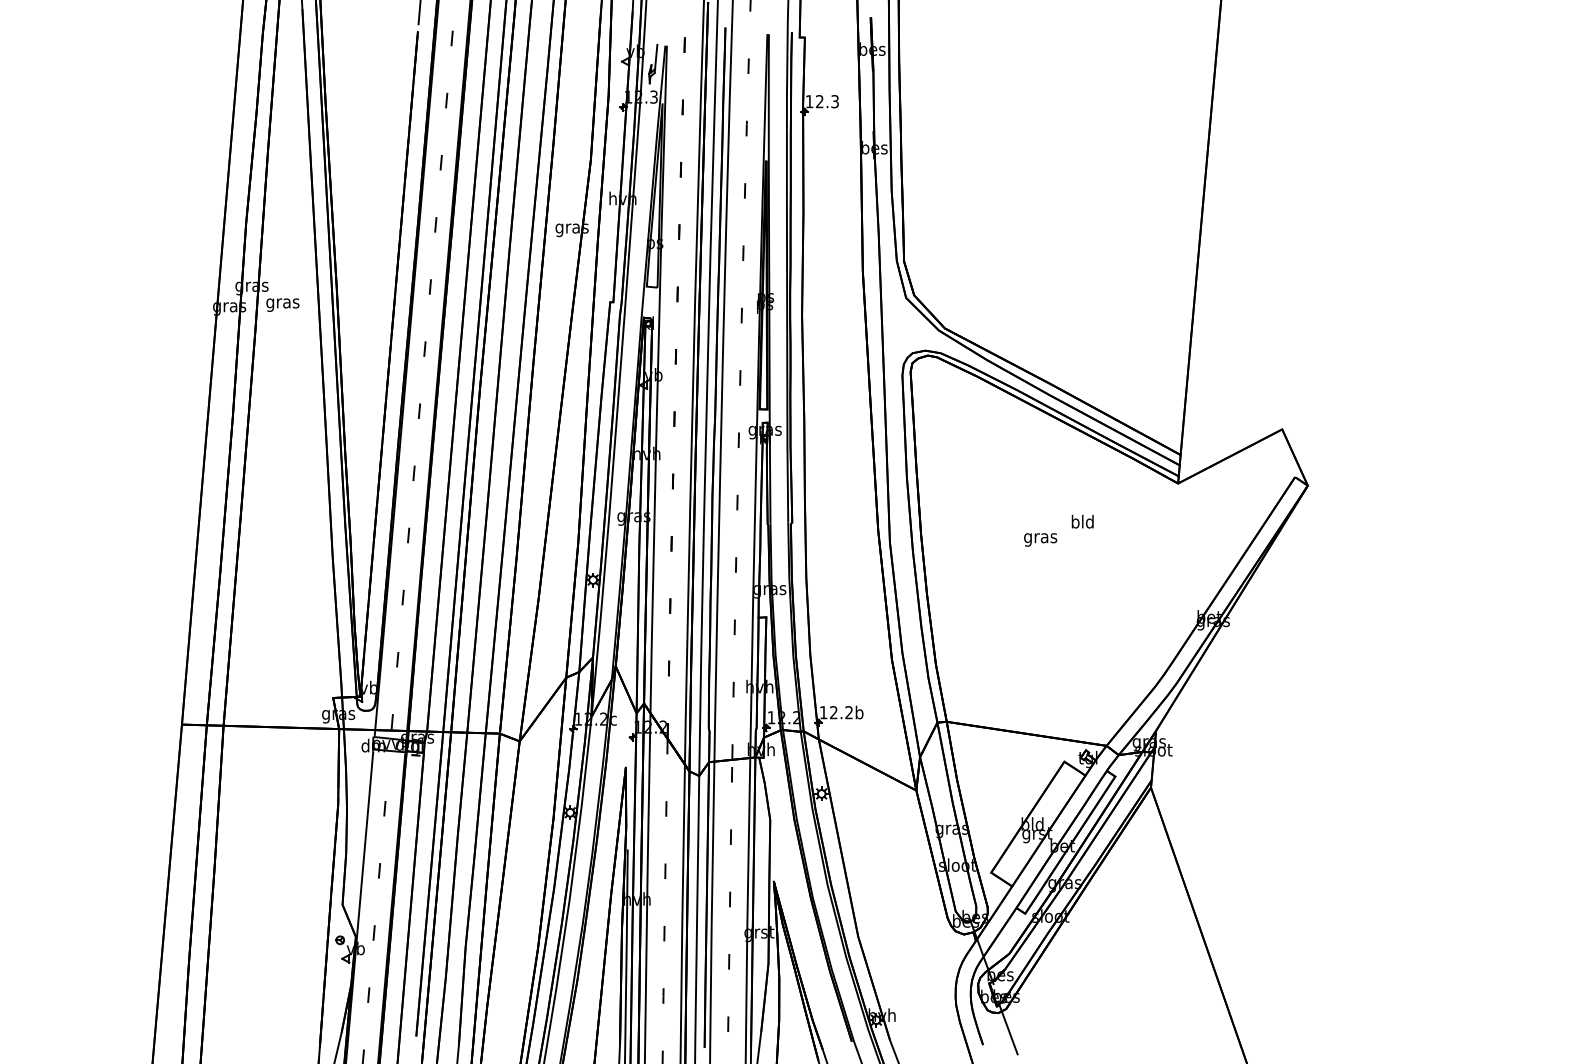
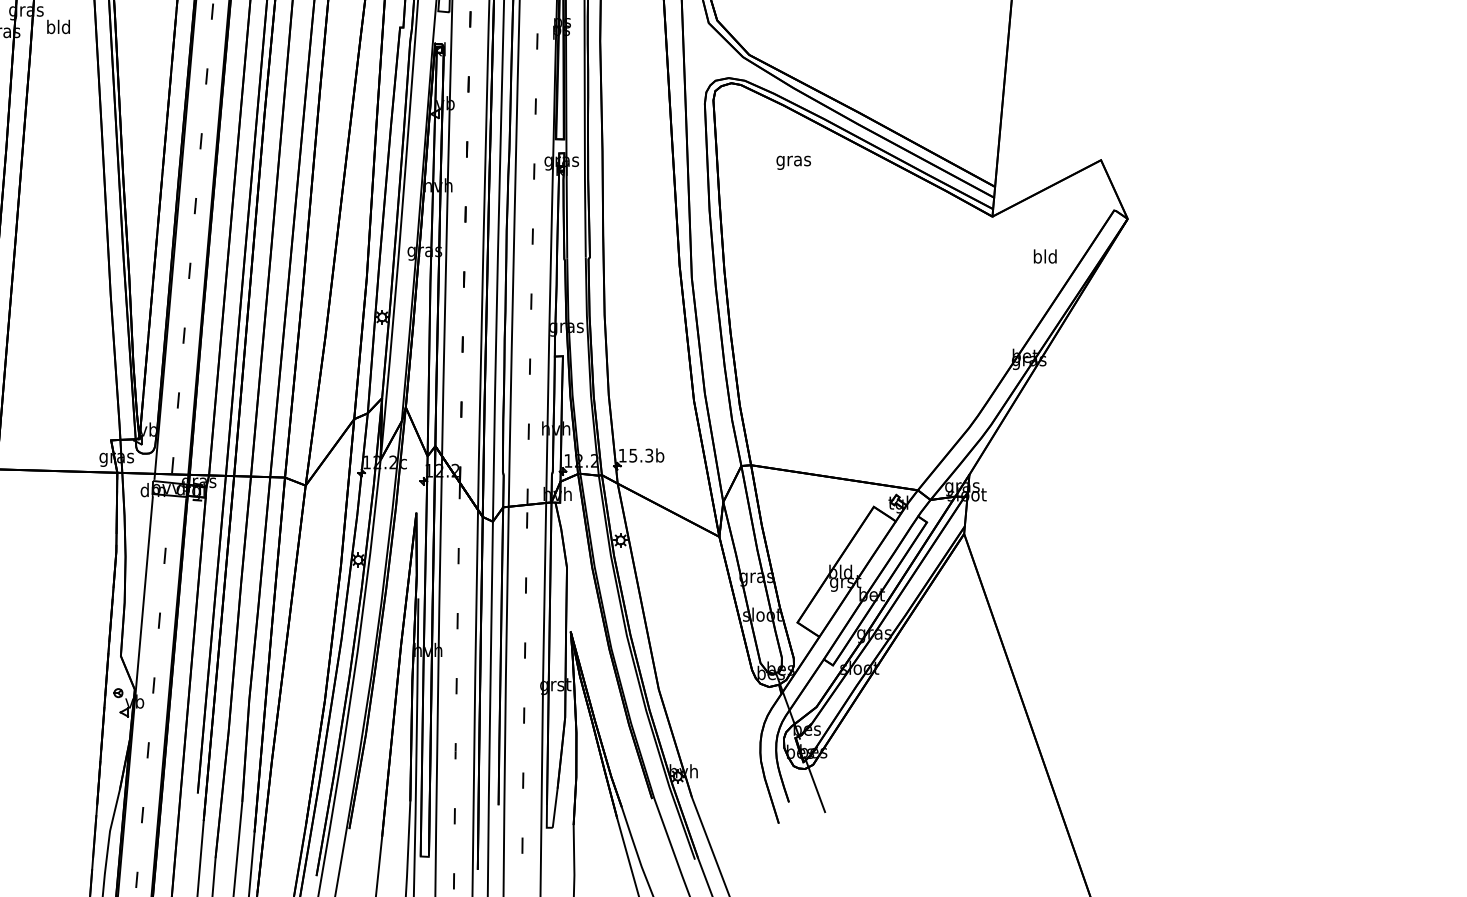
text: (282, 302) -> (58, 27), gras -> bld
text: (1082, 521) -> (1045, 256), moved
text: (1040, 539) -> (793, 162), moved
text: (841, 712) -> (641, 455), 12.2b -> 15.3b

